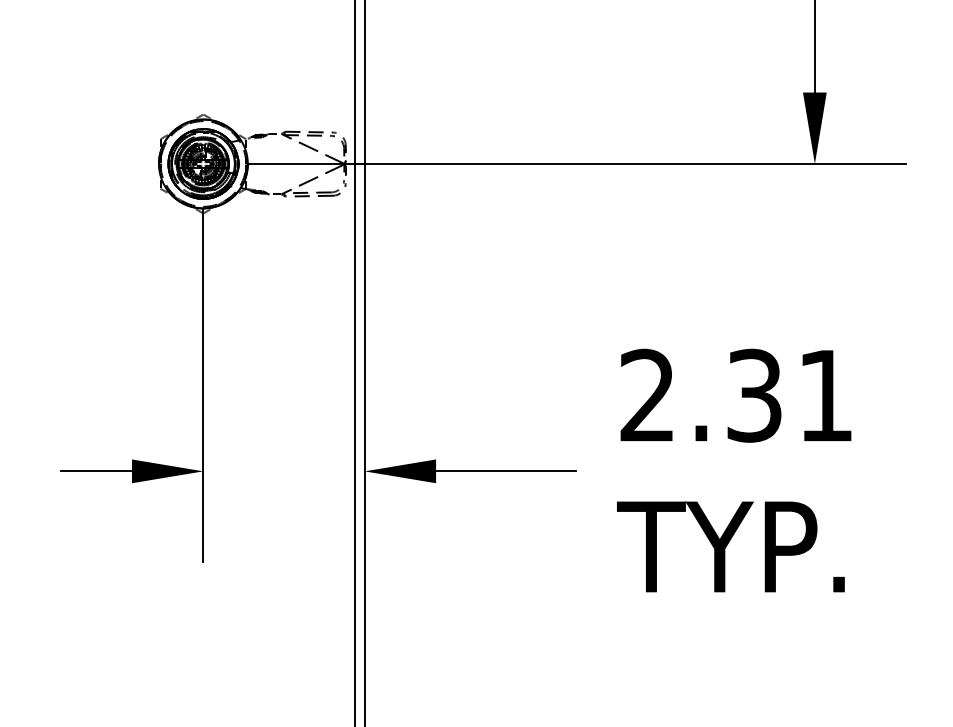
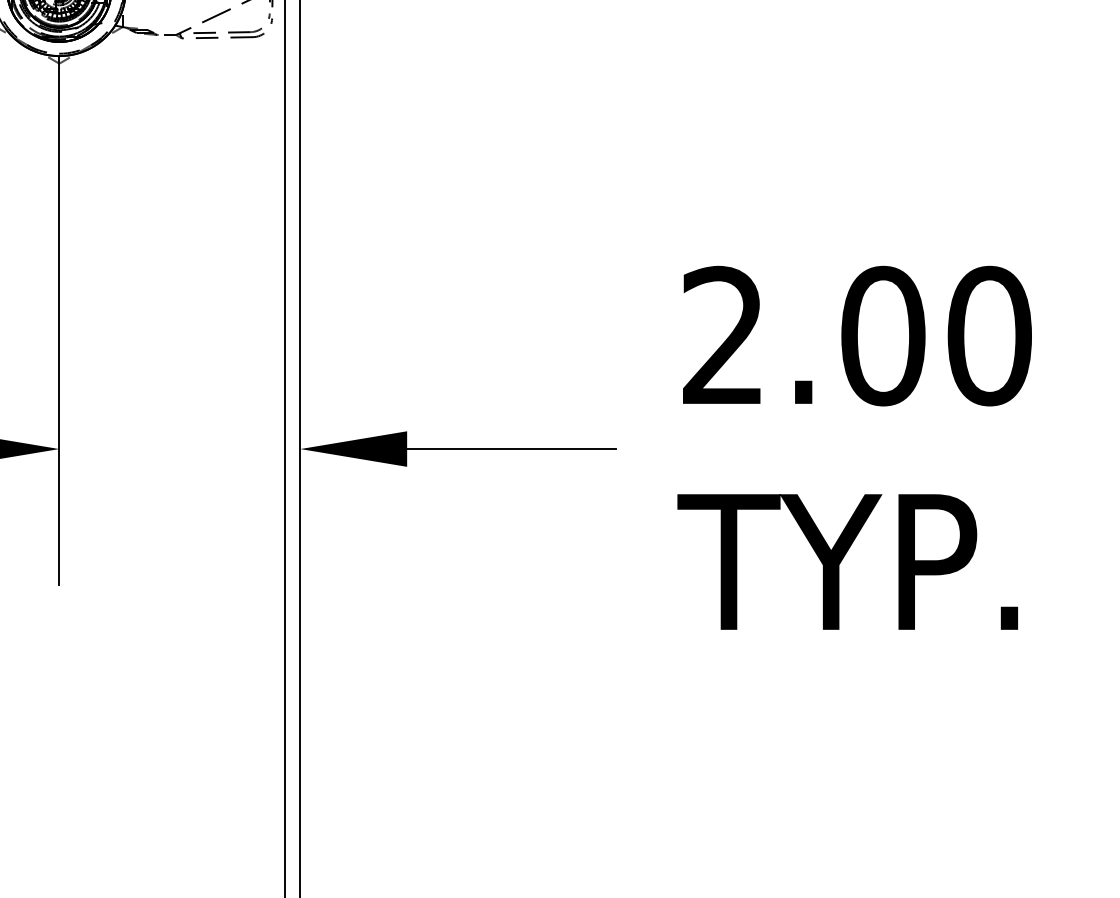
text: (790, 395) -> (936, 335), 2.31 -> 2.00

